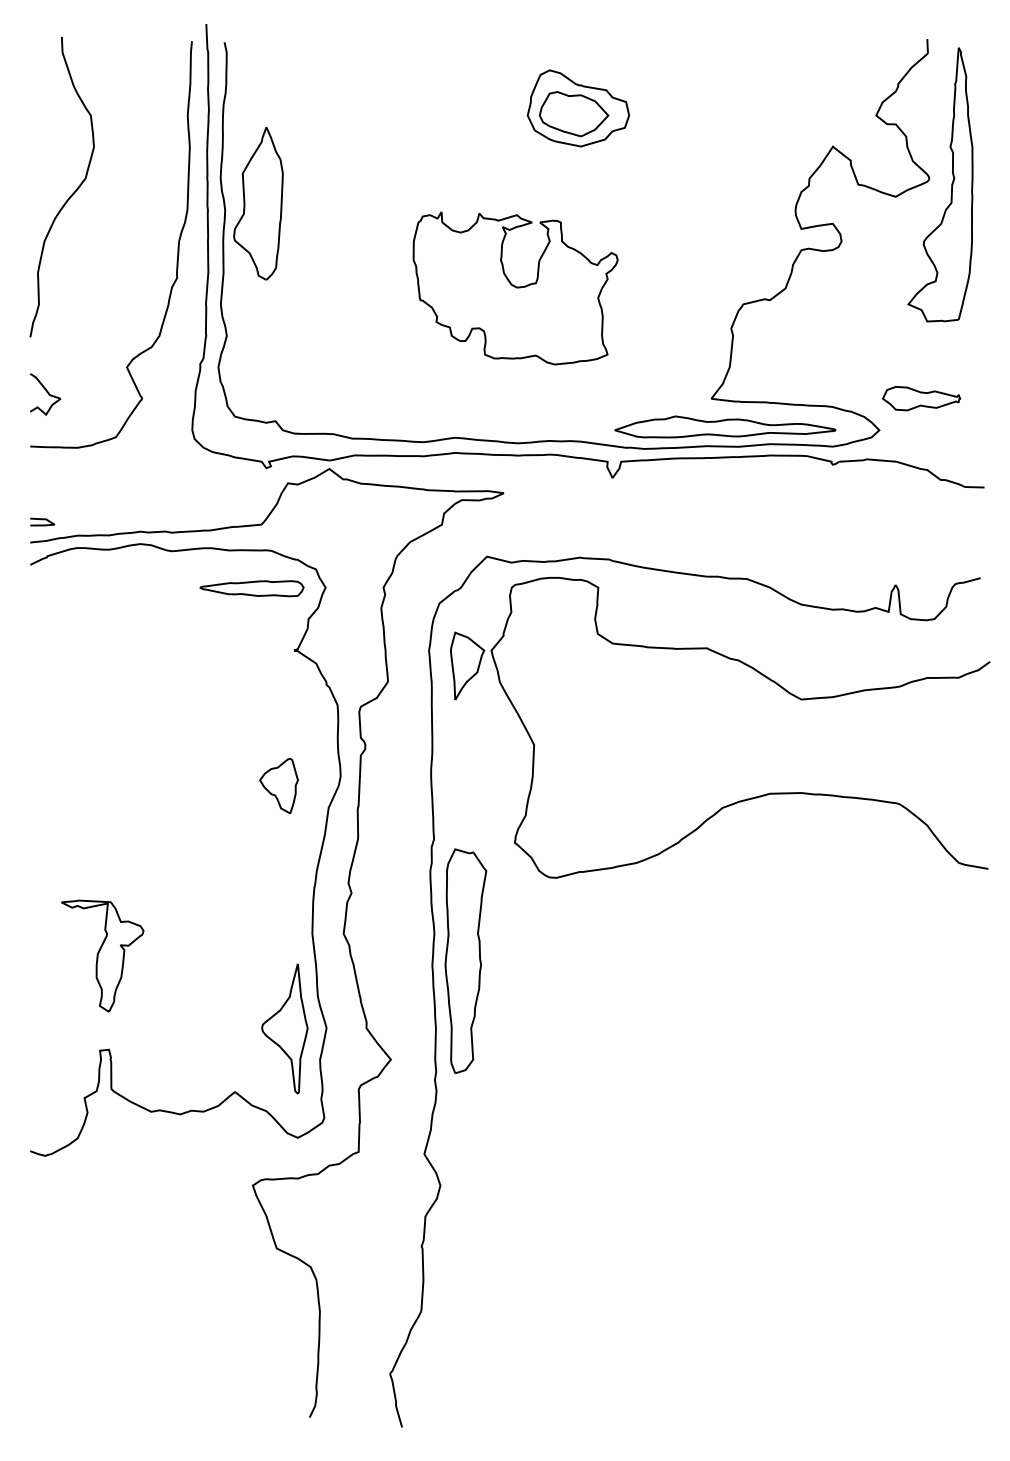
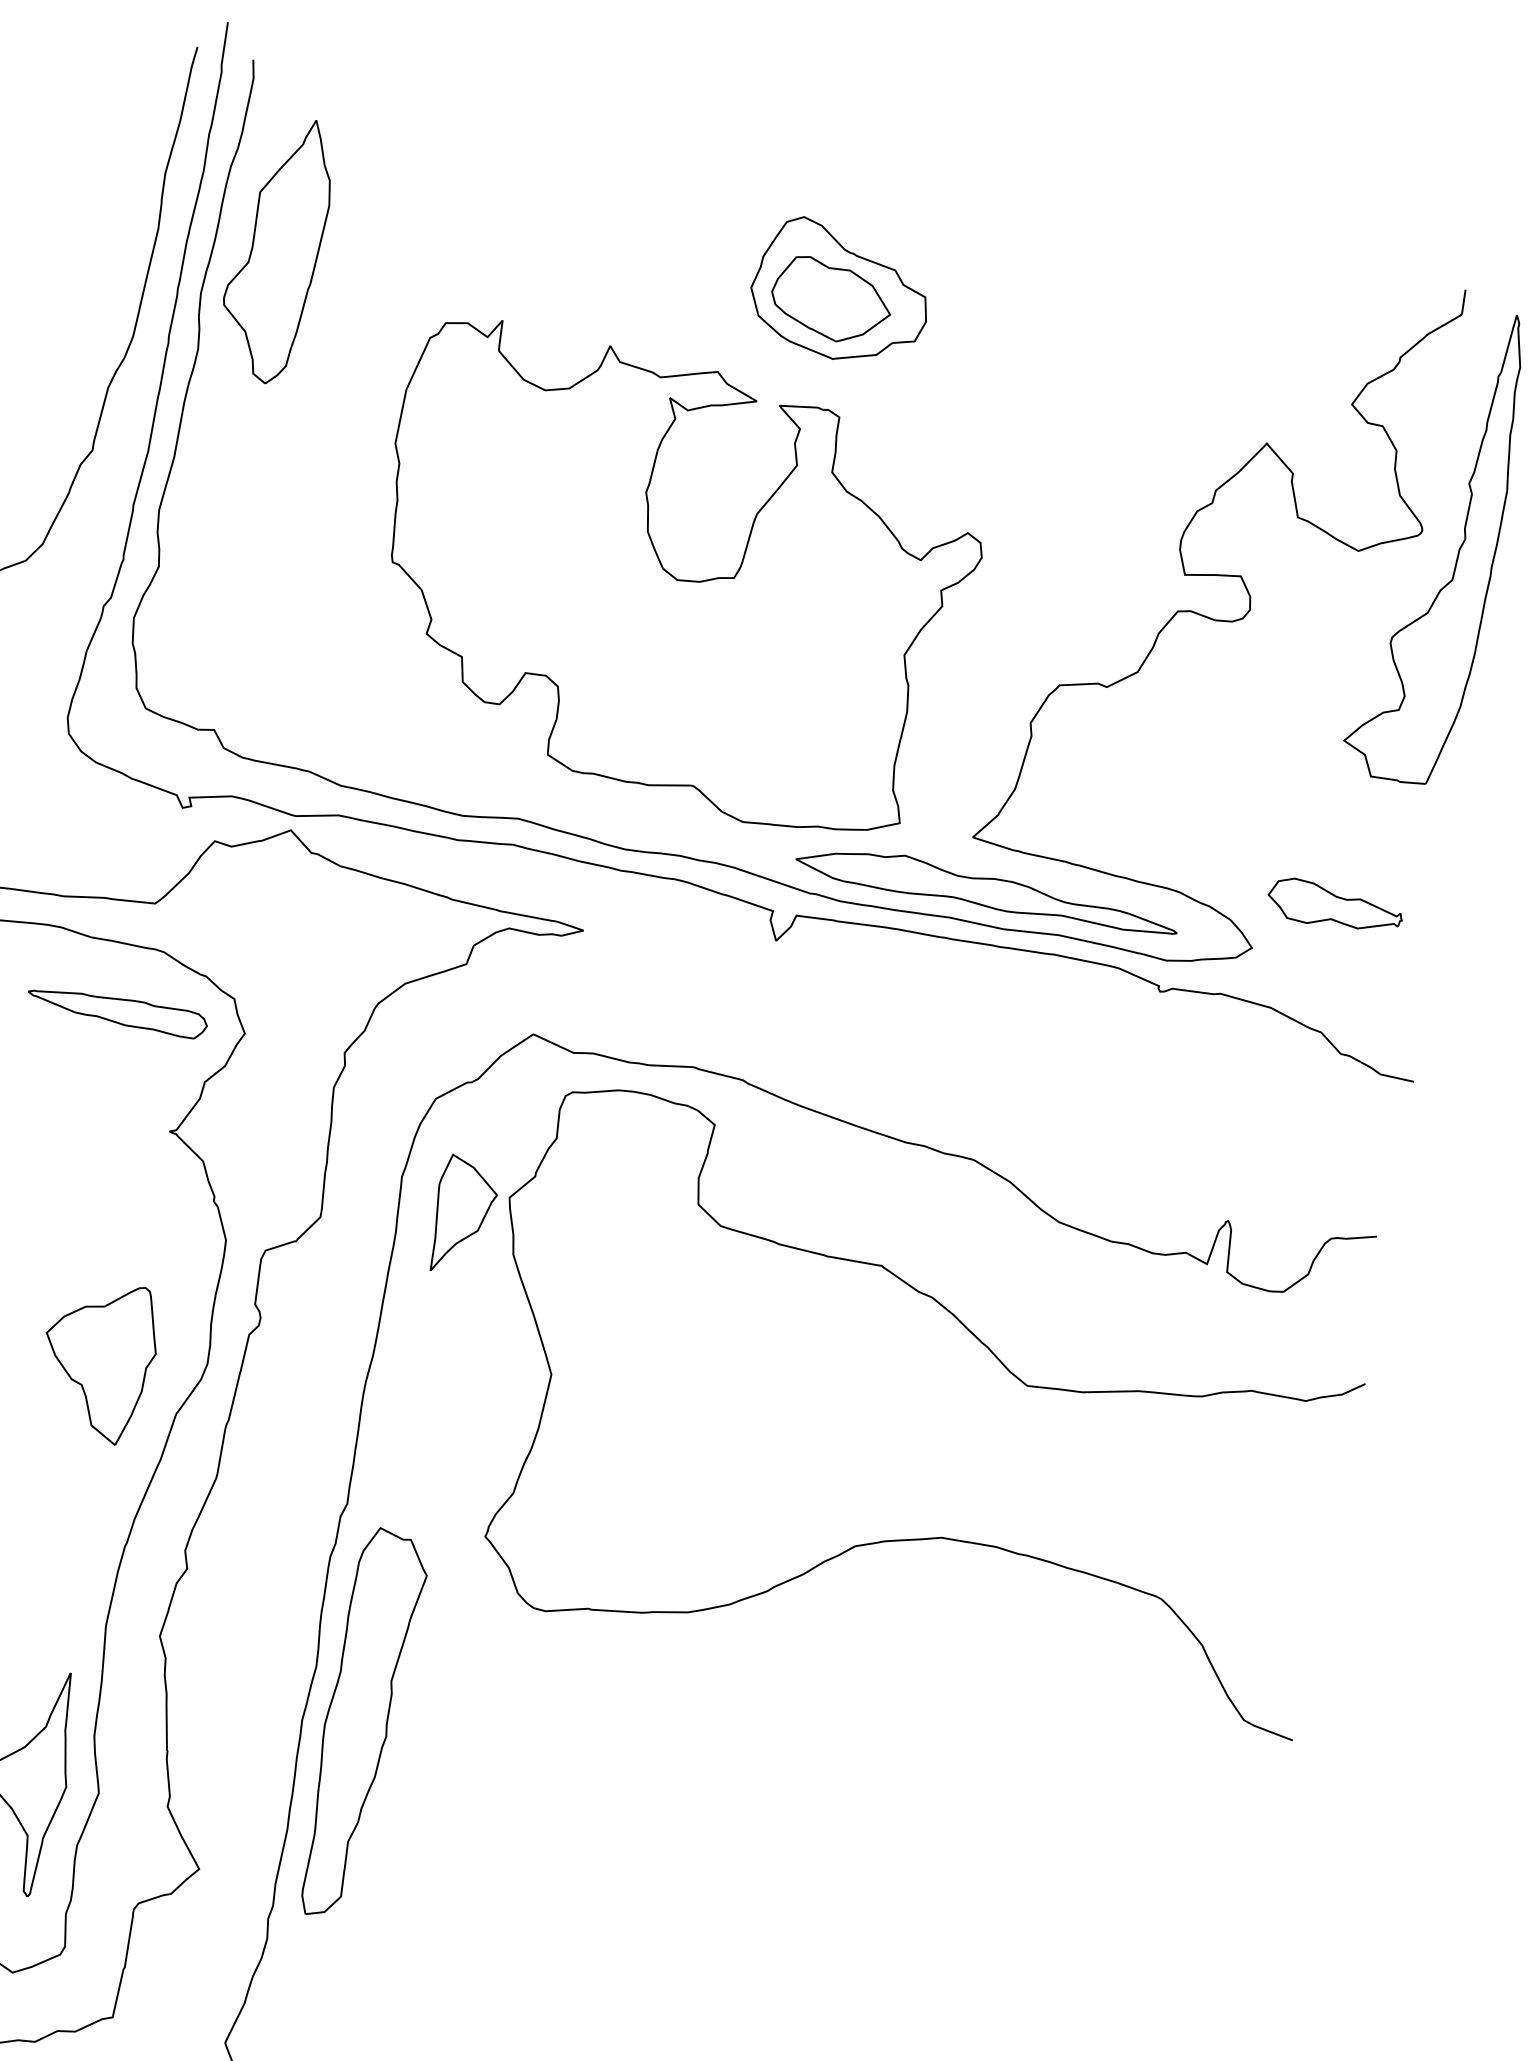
part: (258, 203) -> (277, 249), moved
part: (515, 288) -> (672, 581), size x1.67
part: (278, 785) -> (97, 1358), size x1.67

